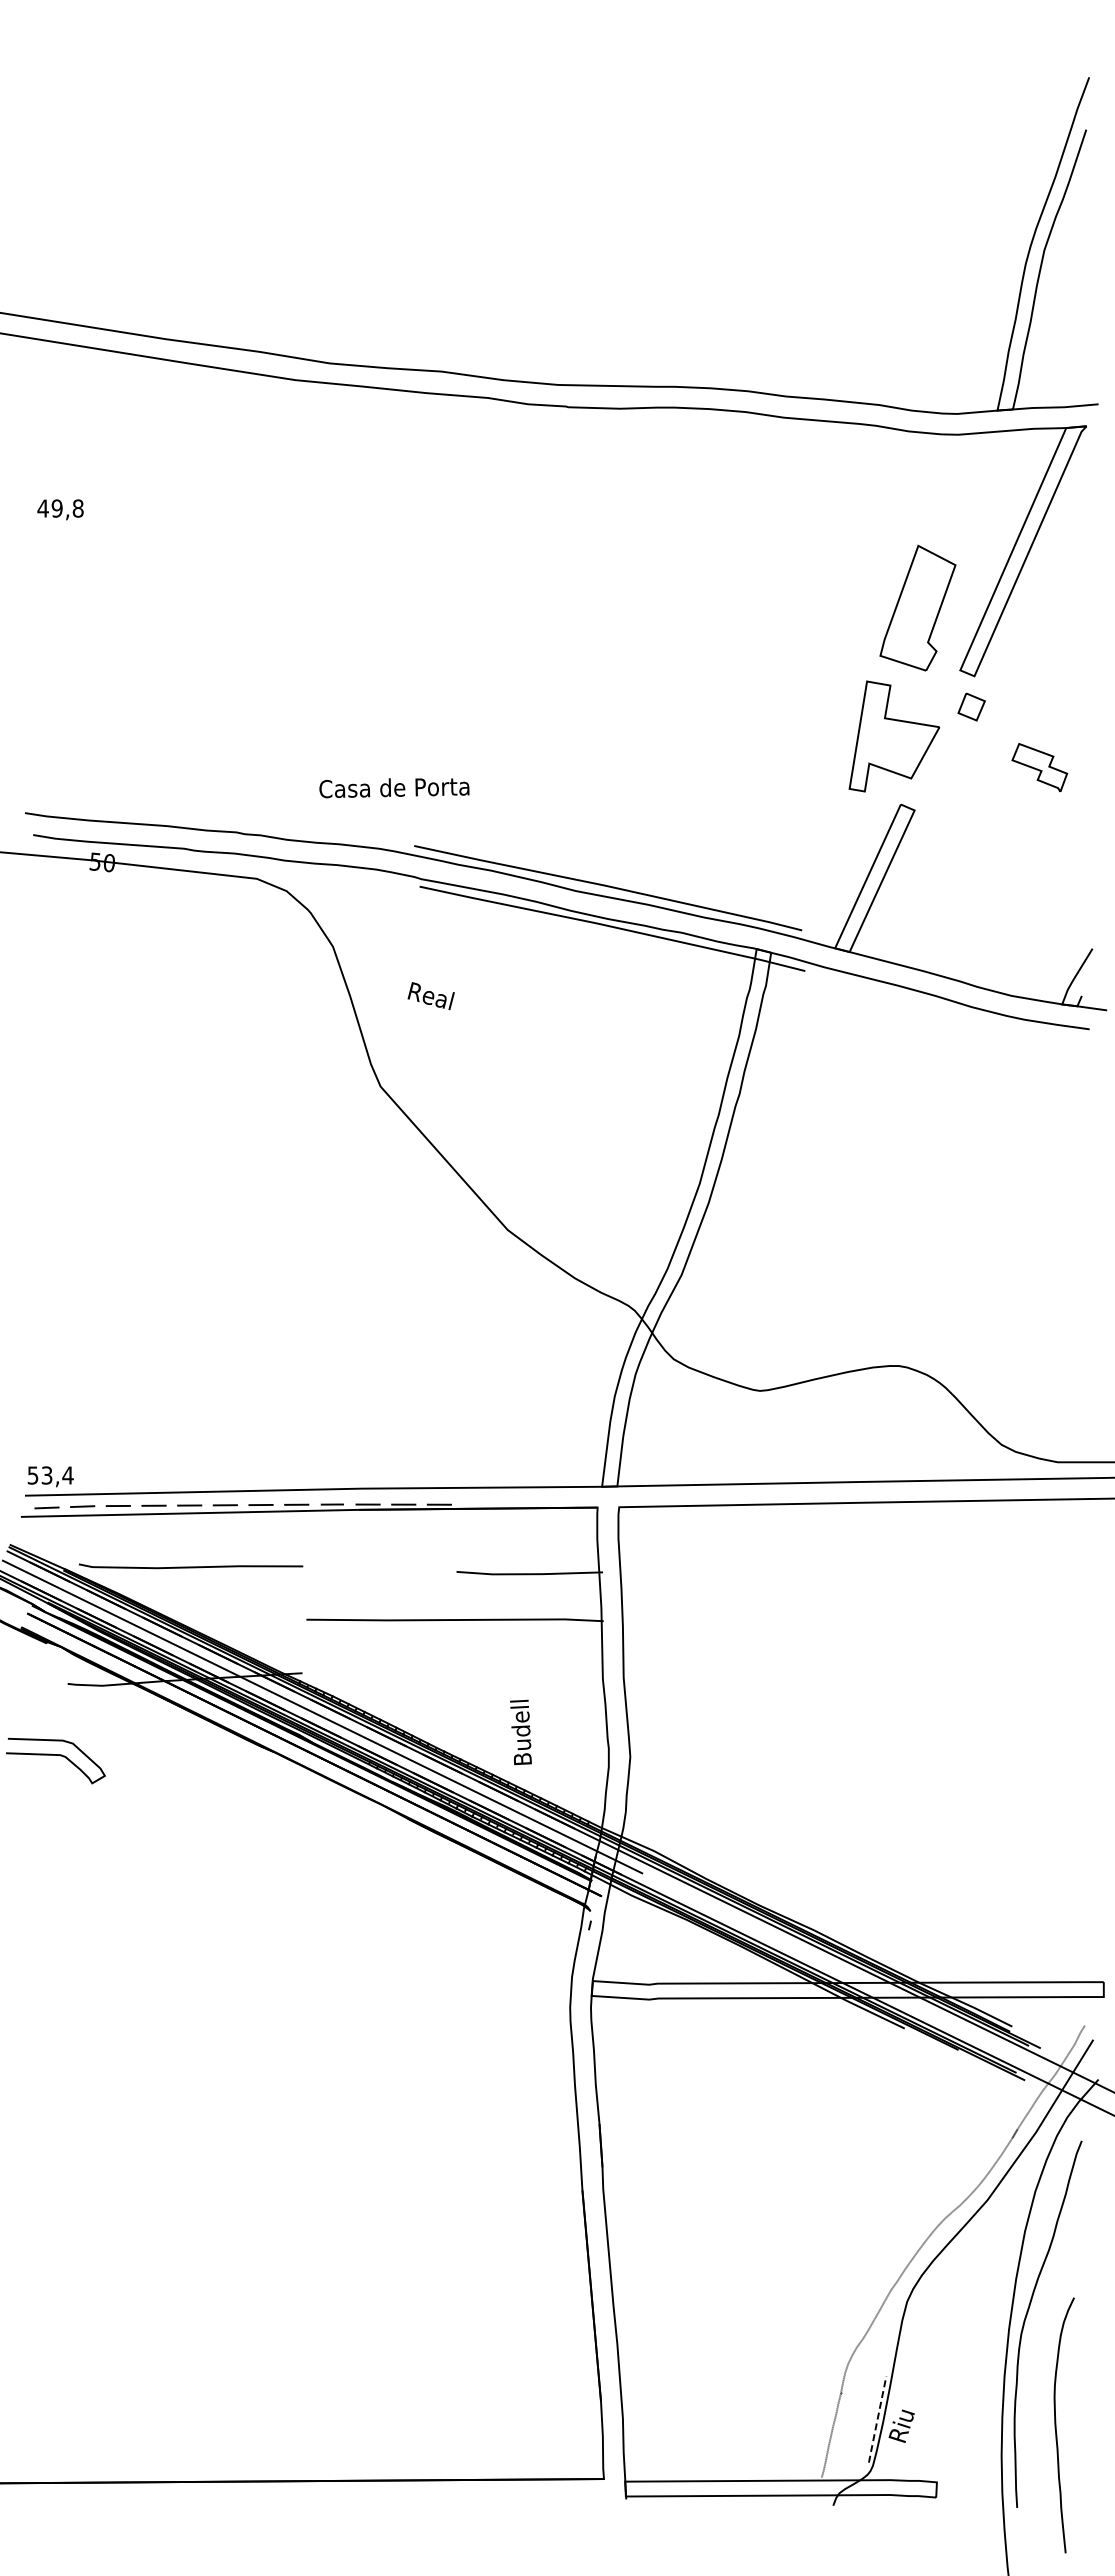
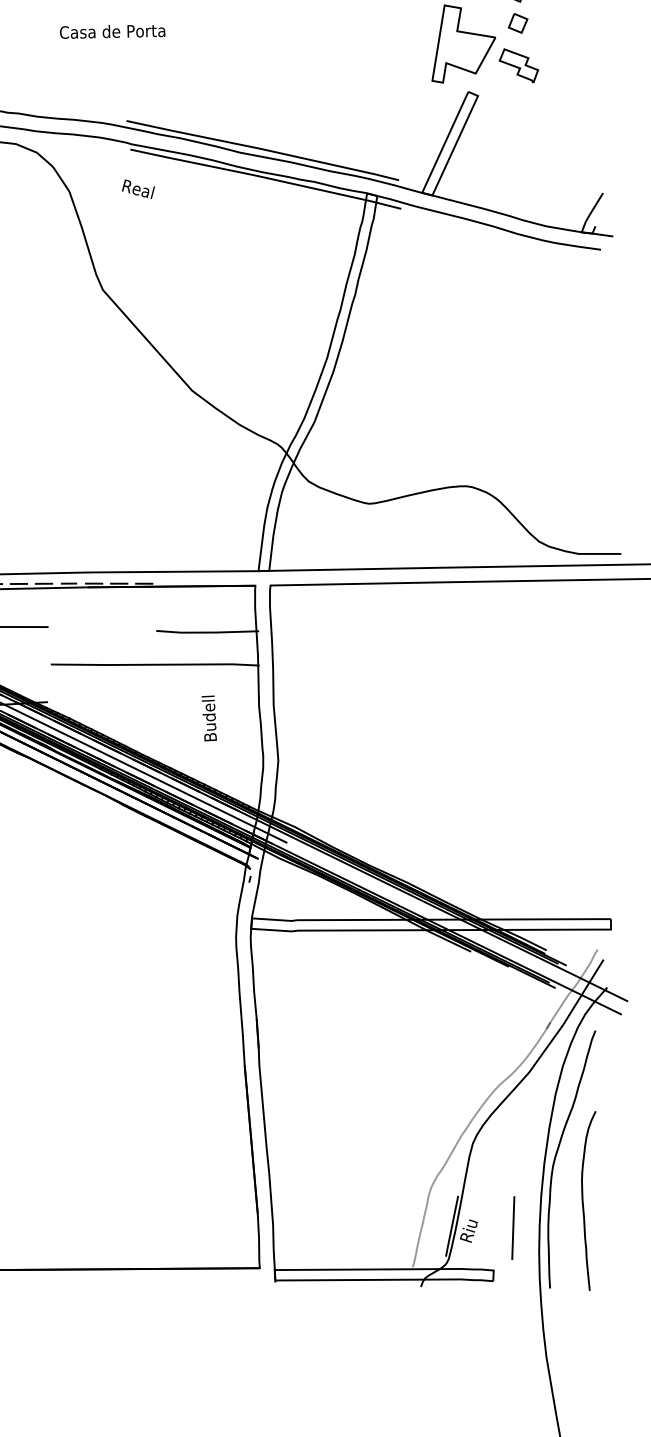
part: (1039, 767) -> (518, 65), moved
text: (394, 788) -> (112, 32), moved
text: (430, 996) -> (137, 189), moved
text: (520, 1732) -> (208, 718), moved
line: (877, 2420) -> (451, 1227), dashed -> solid
line: (964, 2421) -> (513, 1227), added
curve: (1056, 2425) -> (583, 1201), moved

